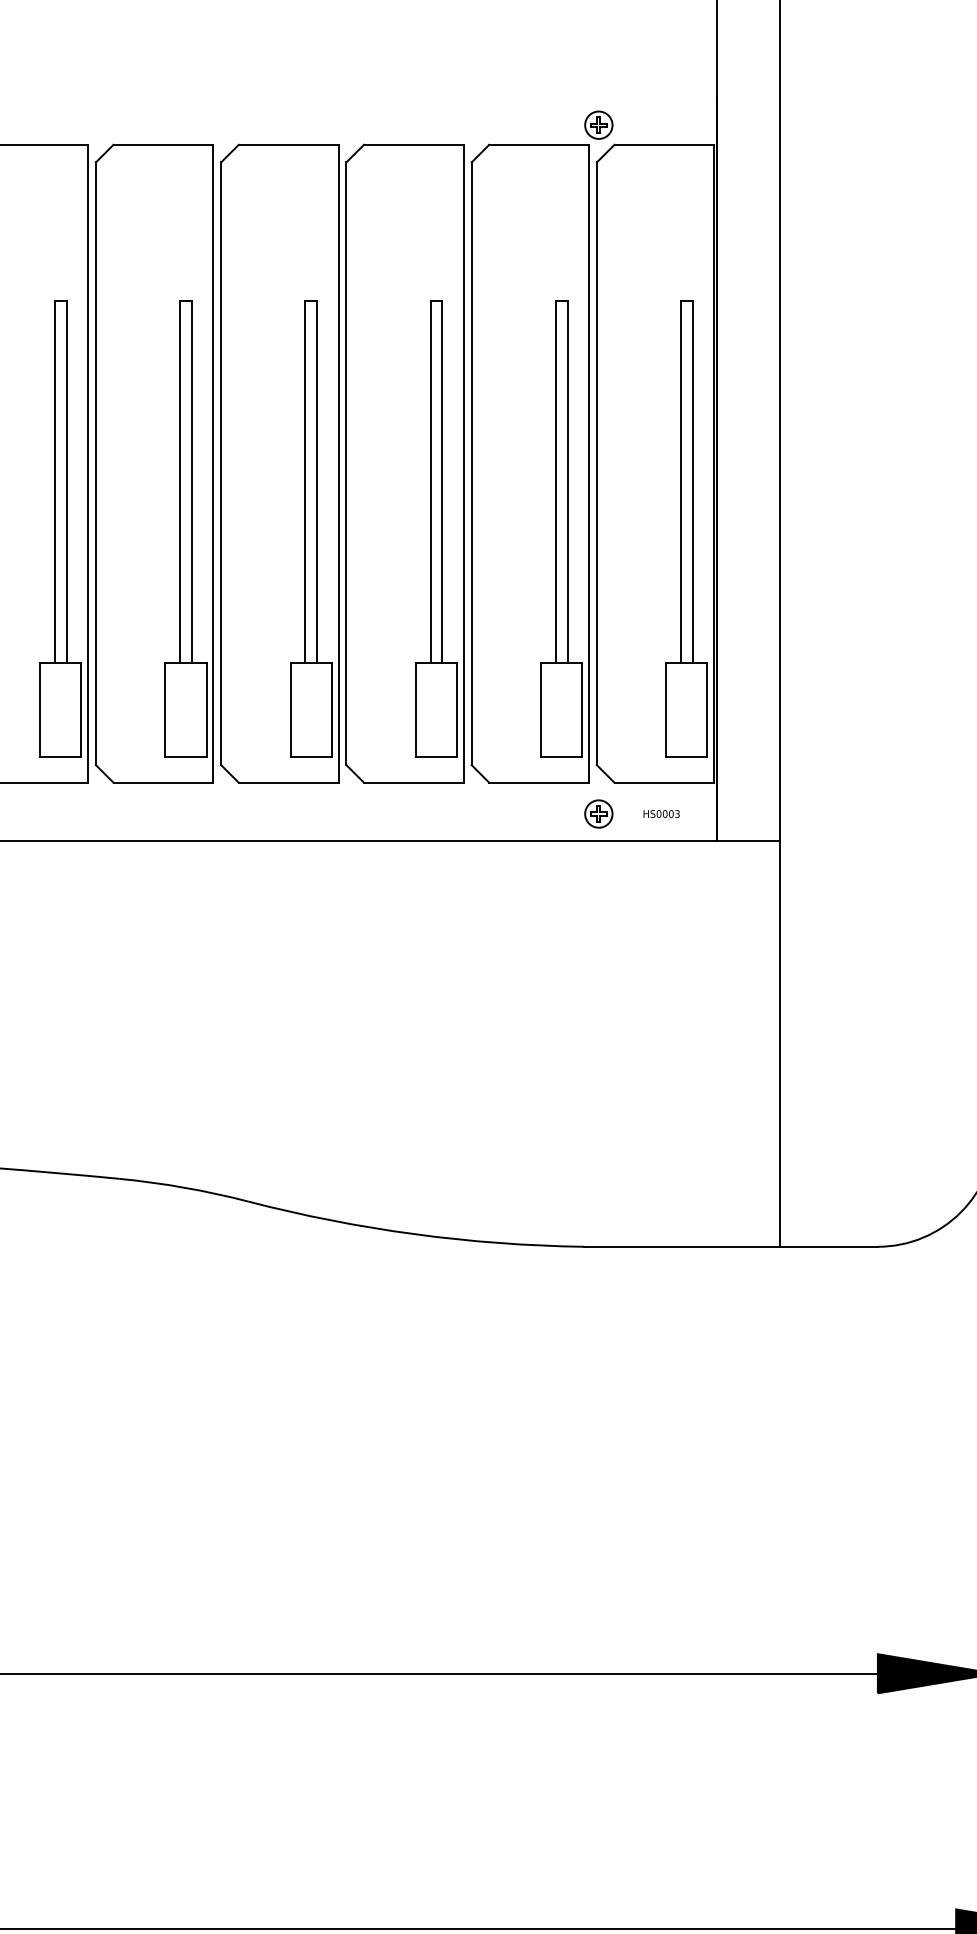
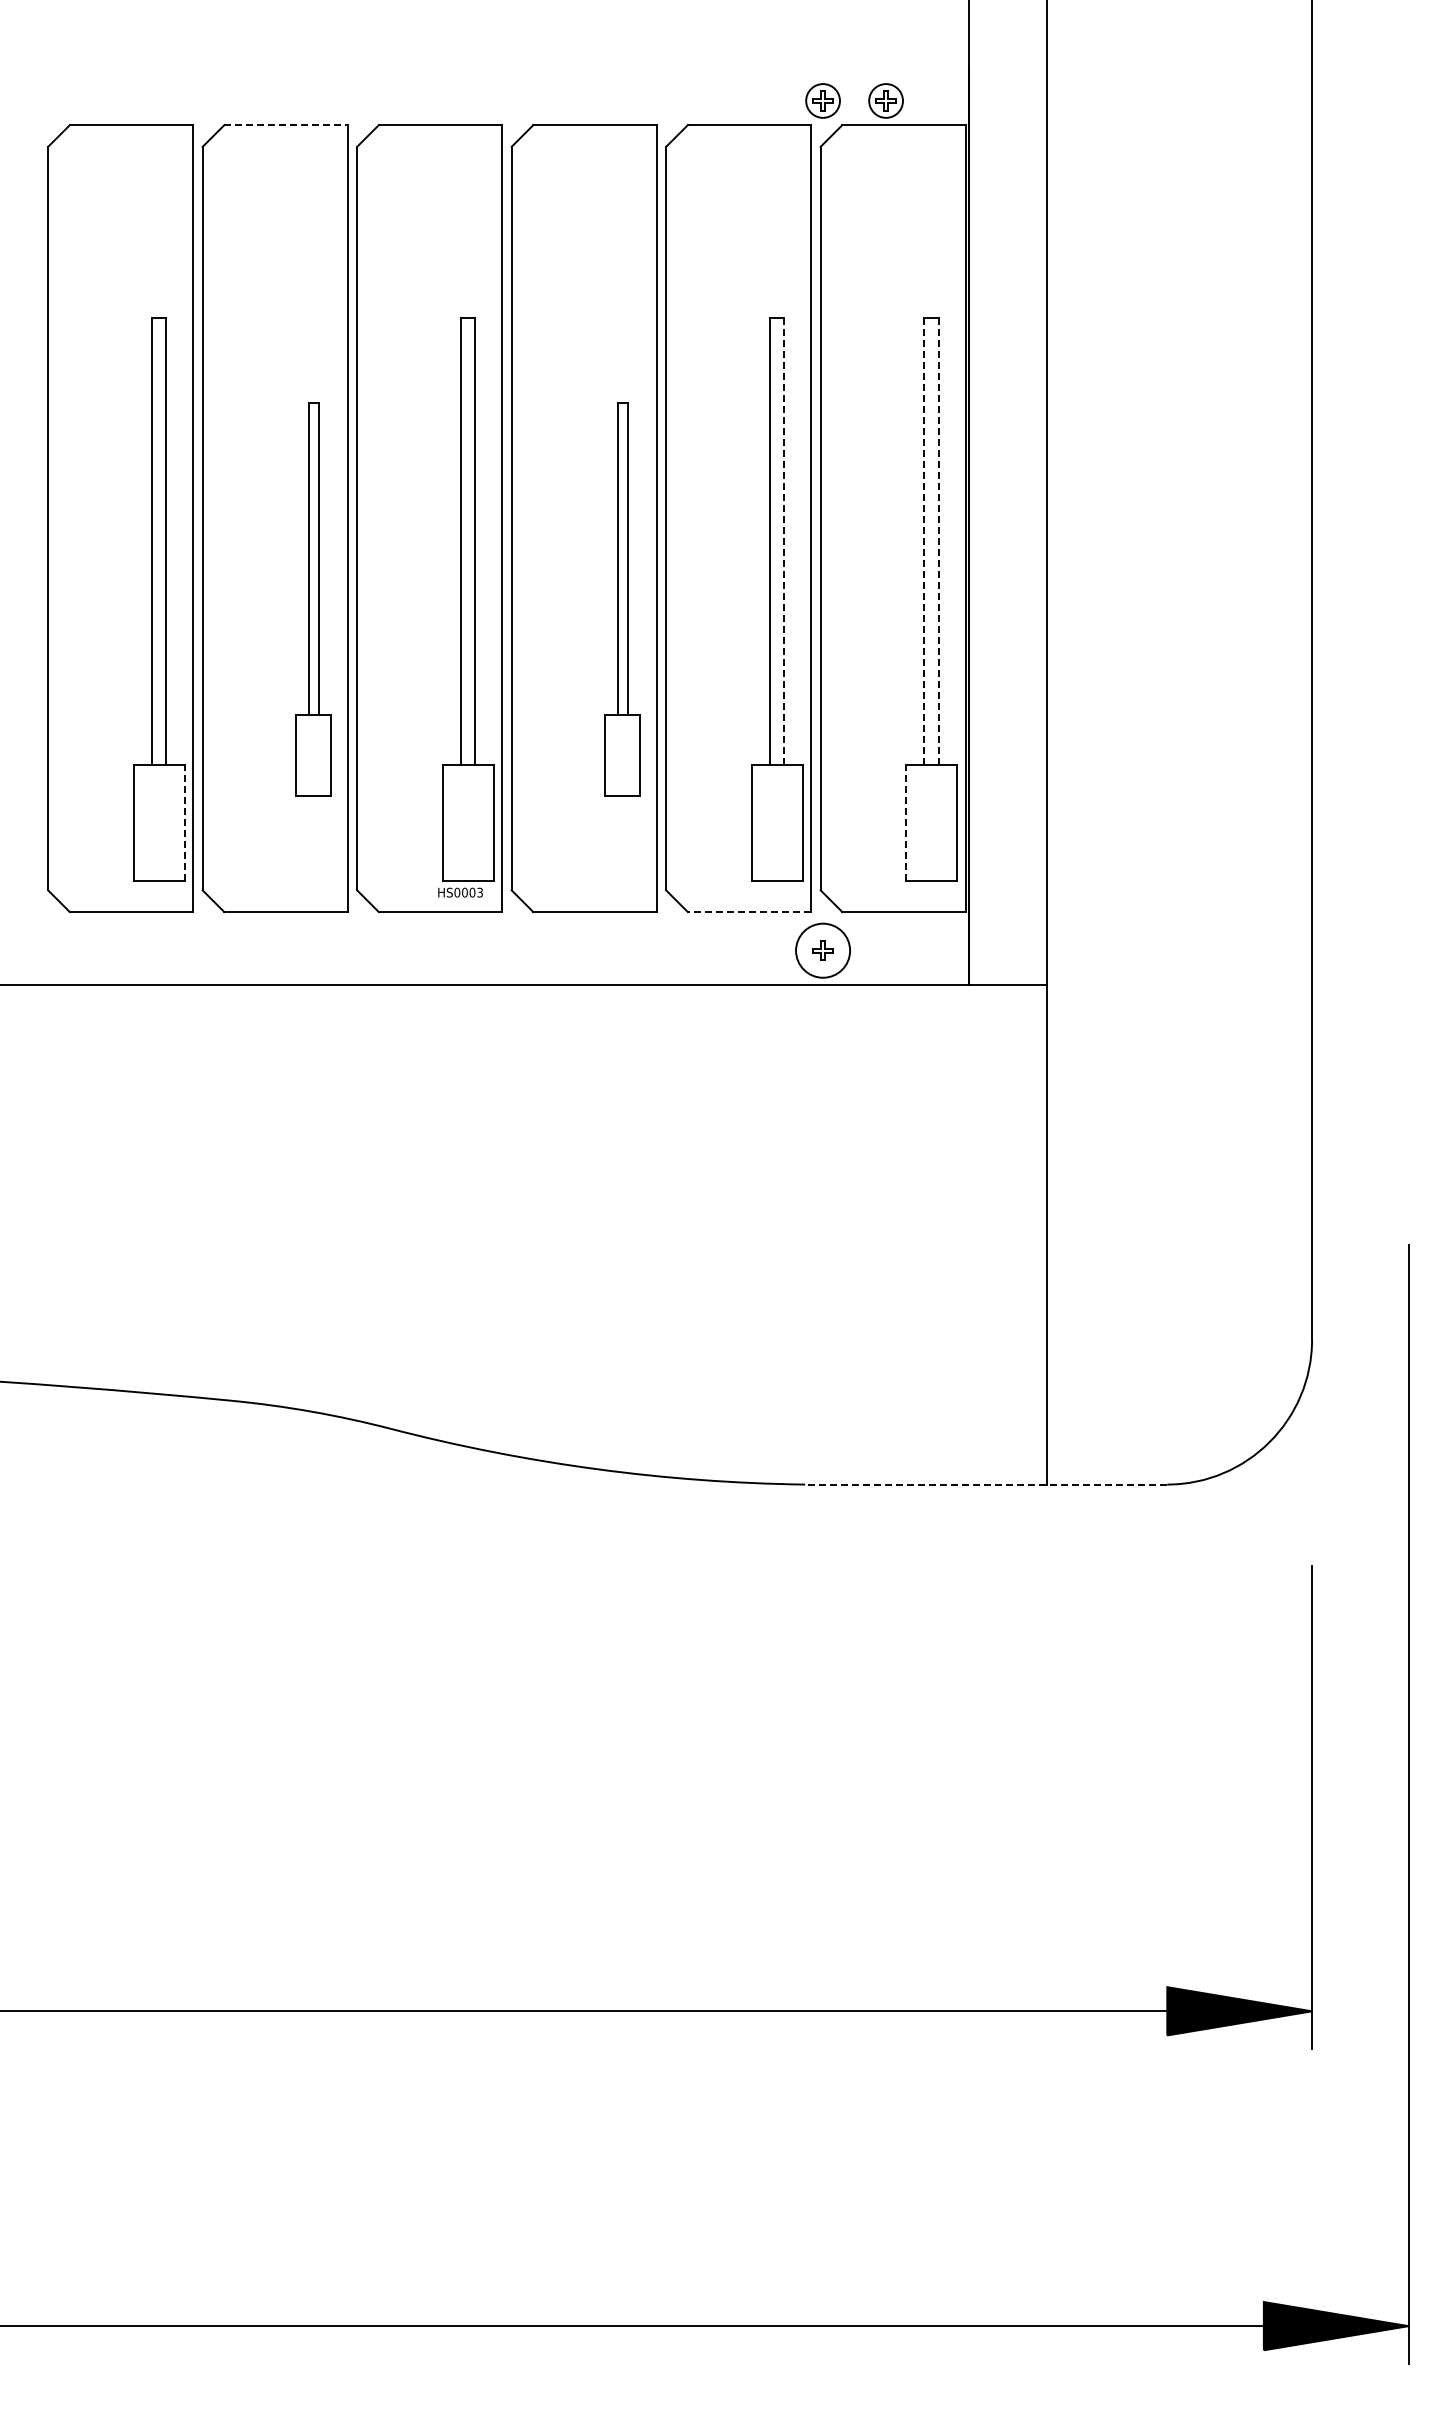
part: (649, 124) -> (885, 100), added
line: (163, 145) -> (285, 125), solid -> dashed
line: (567, 482) -> (784, 541), solid -> dashed
line: (681, 482) -> (924, 541), solid -> dashed
line: (692, 482) -> (938, 541), solid -> dashed
part: (185, 529) -> (313, 599), size x0.7
part: (436, 529) -> (622, 599), size x0.7
line: (81, 710) -> (184, 822), solid -> dashed
line: (666, 710) -> (906, 822), solid -> dashed
line: (539, 783) -> (749, 912), solid -> dashed
circle: (598, 813) -> (822, 950), size x1.6
text: (661, 813) -> (460, 892), moved
line: (730, 1246) -> (985, 1484), solid -> dashed

